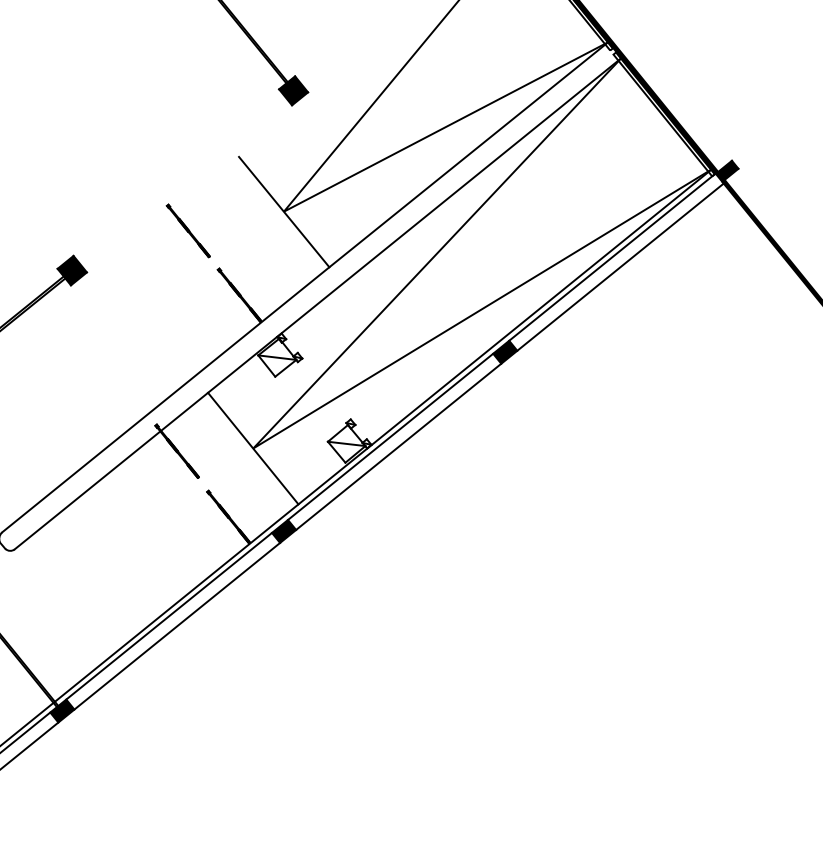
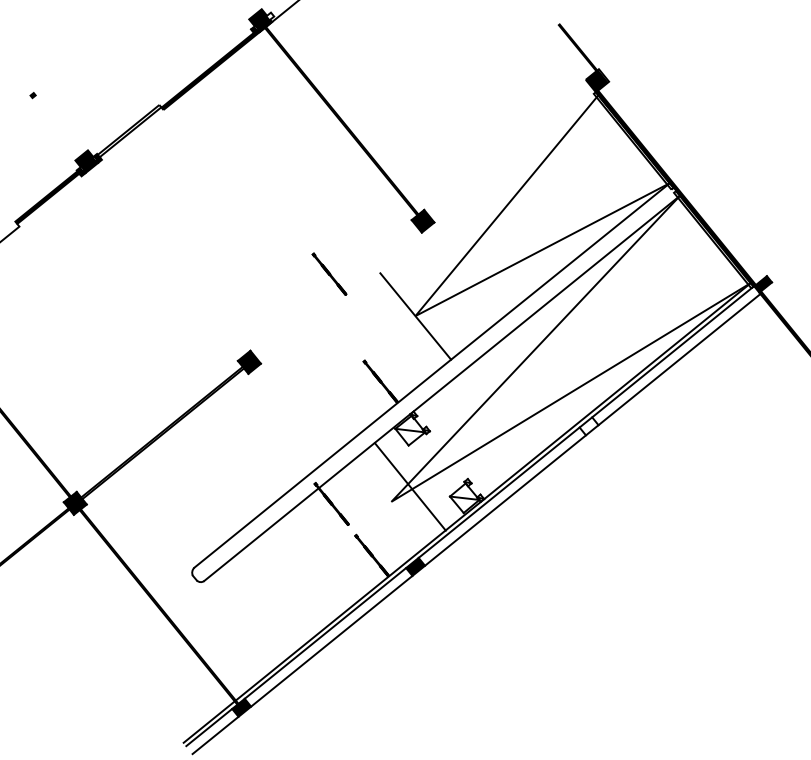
line: (188, 230) -> (329, 273), moved
fill: (504, 352) -> (588, 426), removed
line: (252, 448) -> (409, 486), moved

